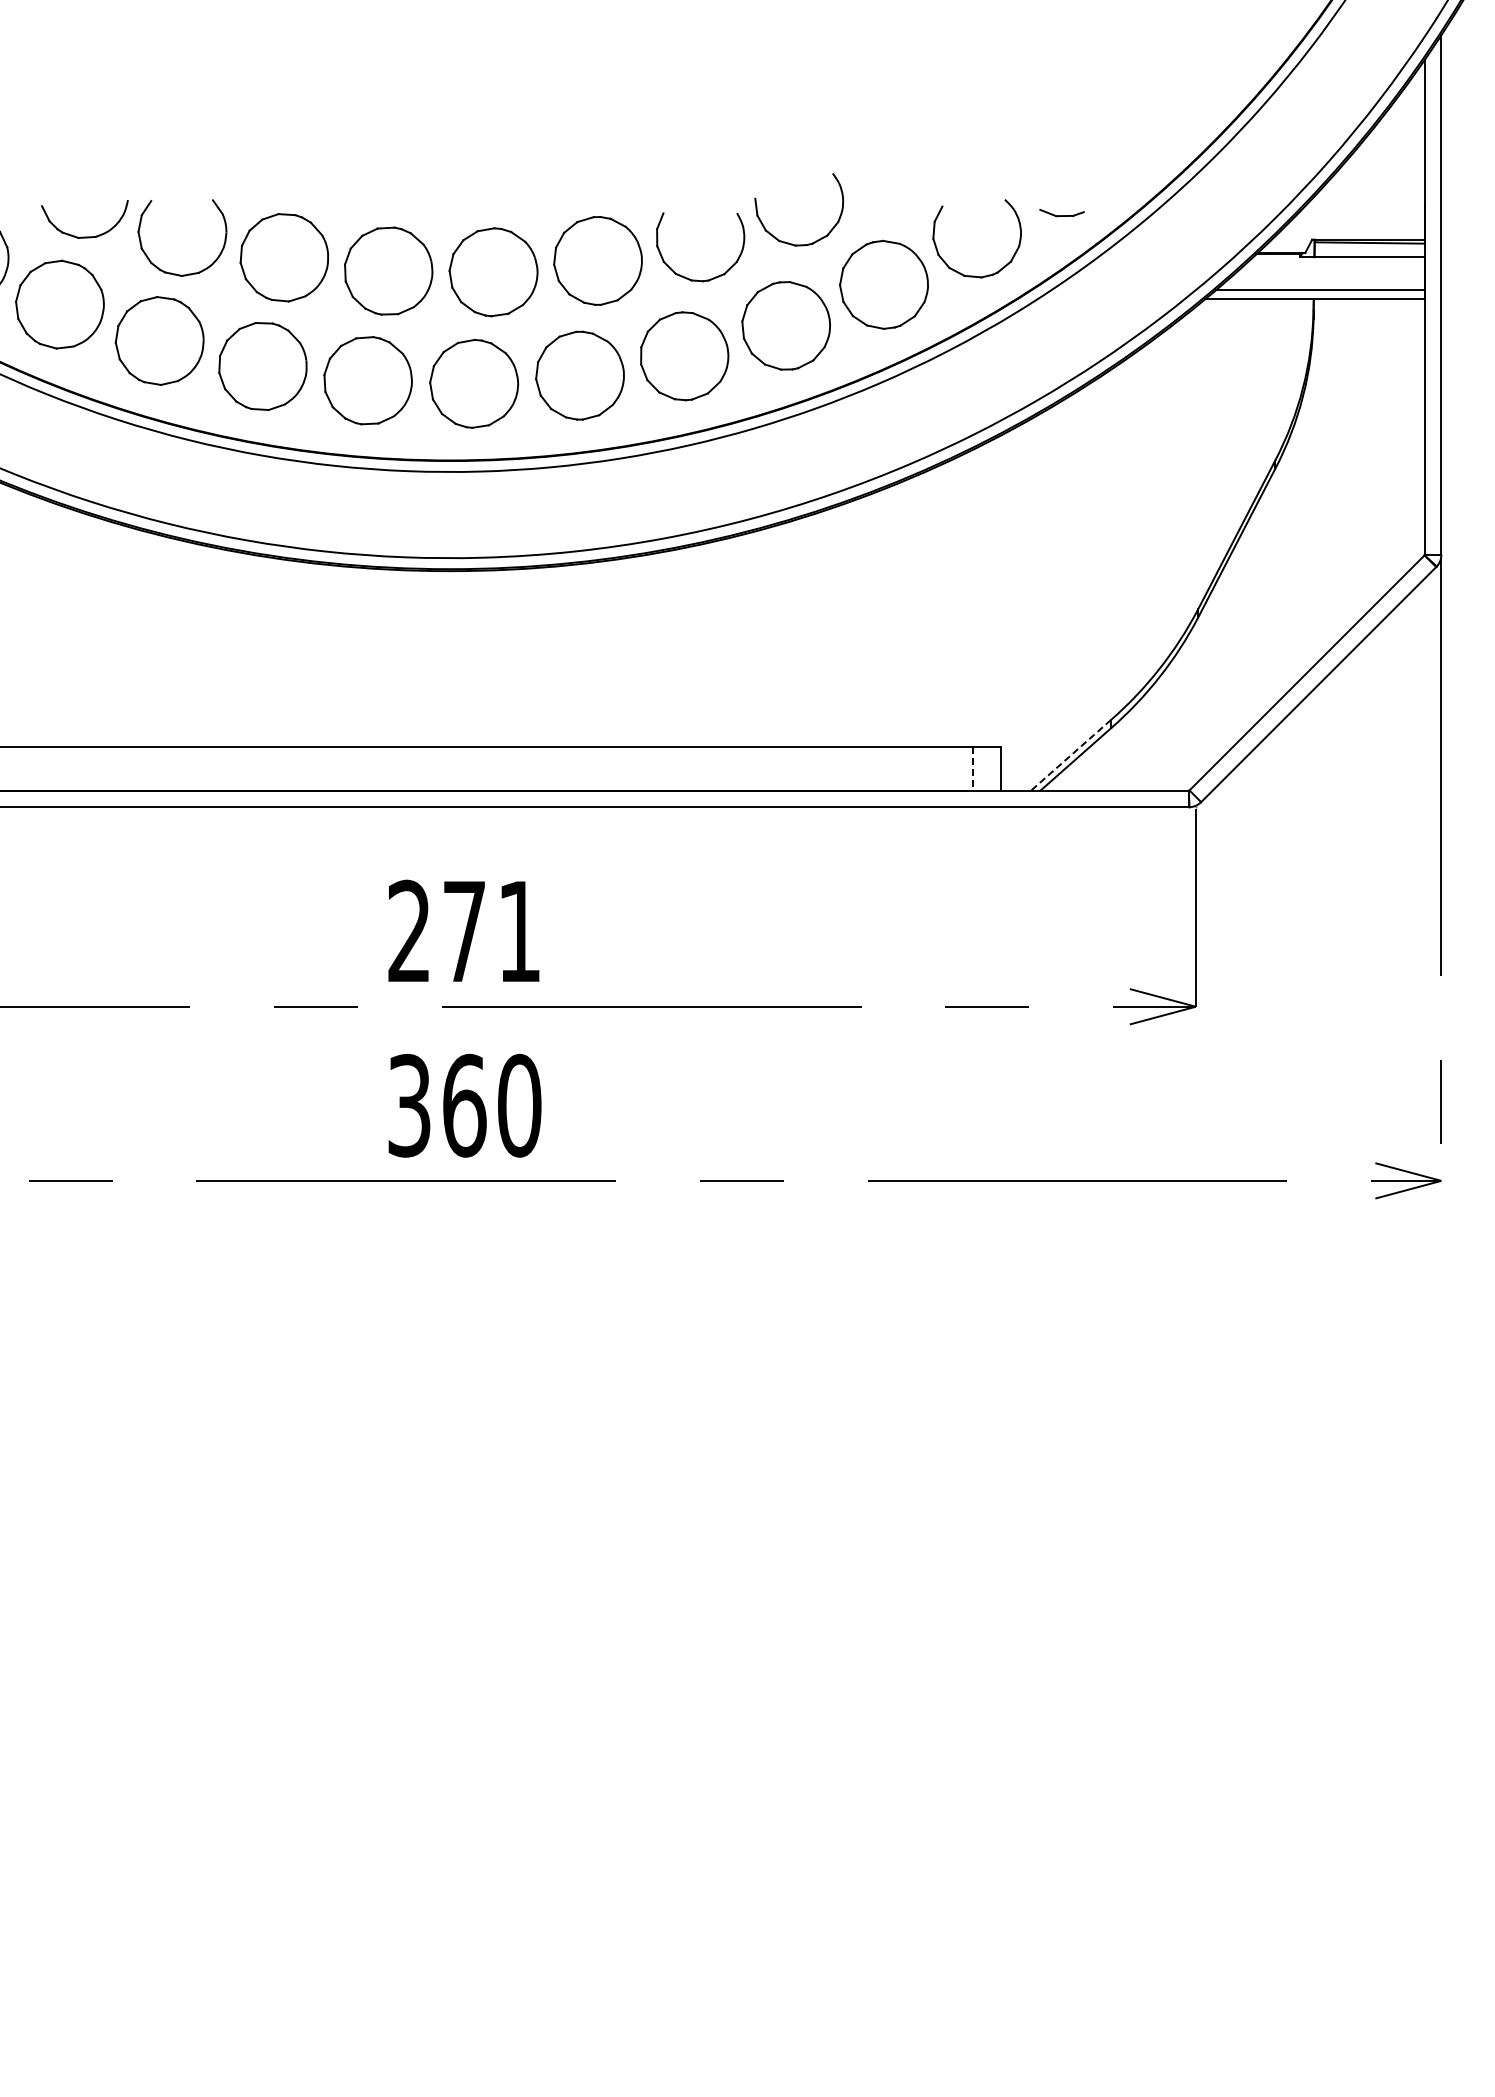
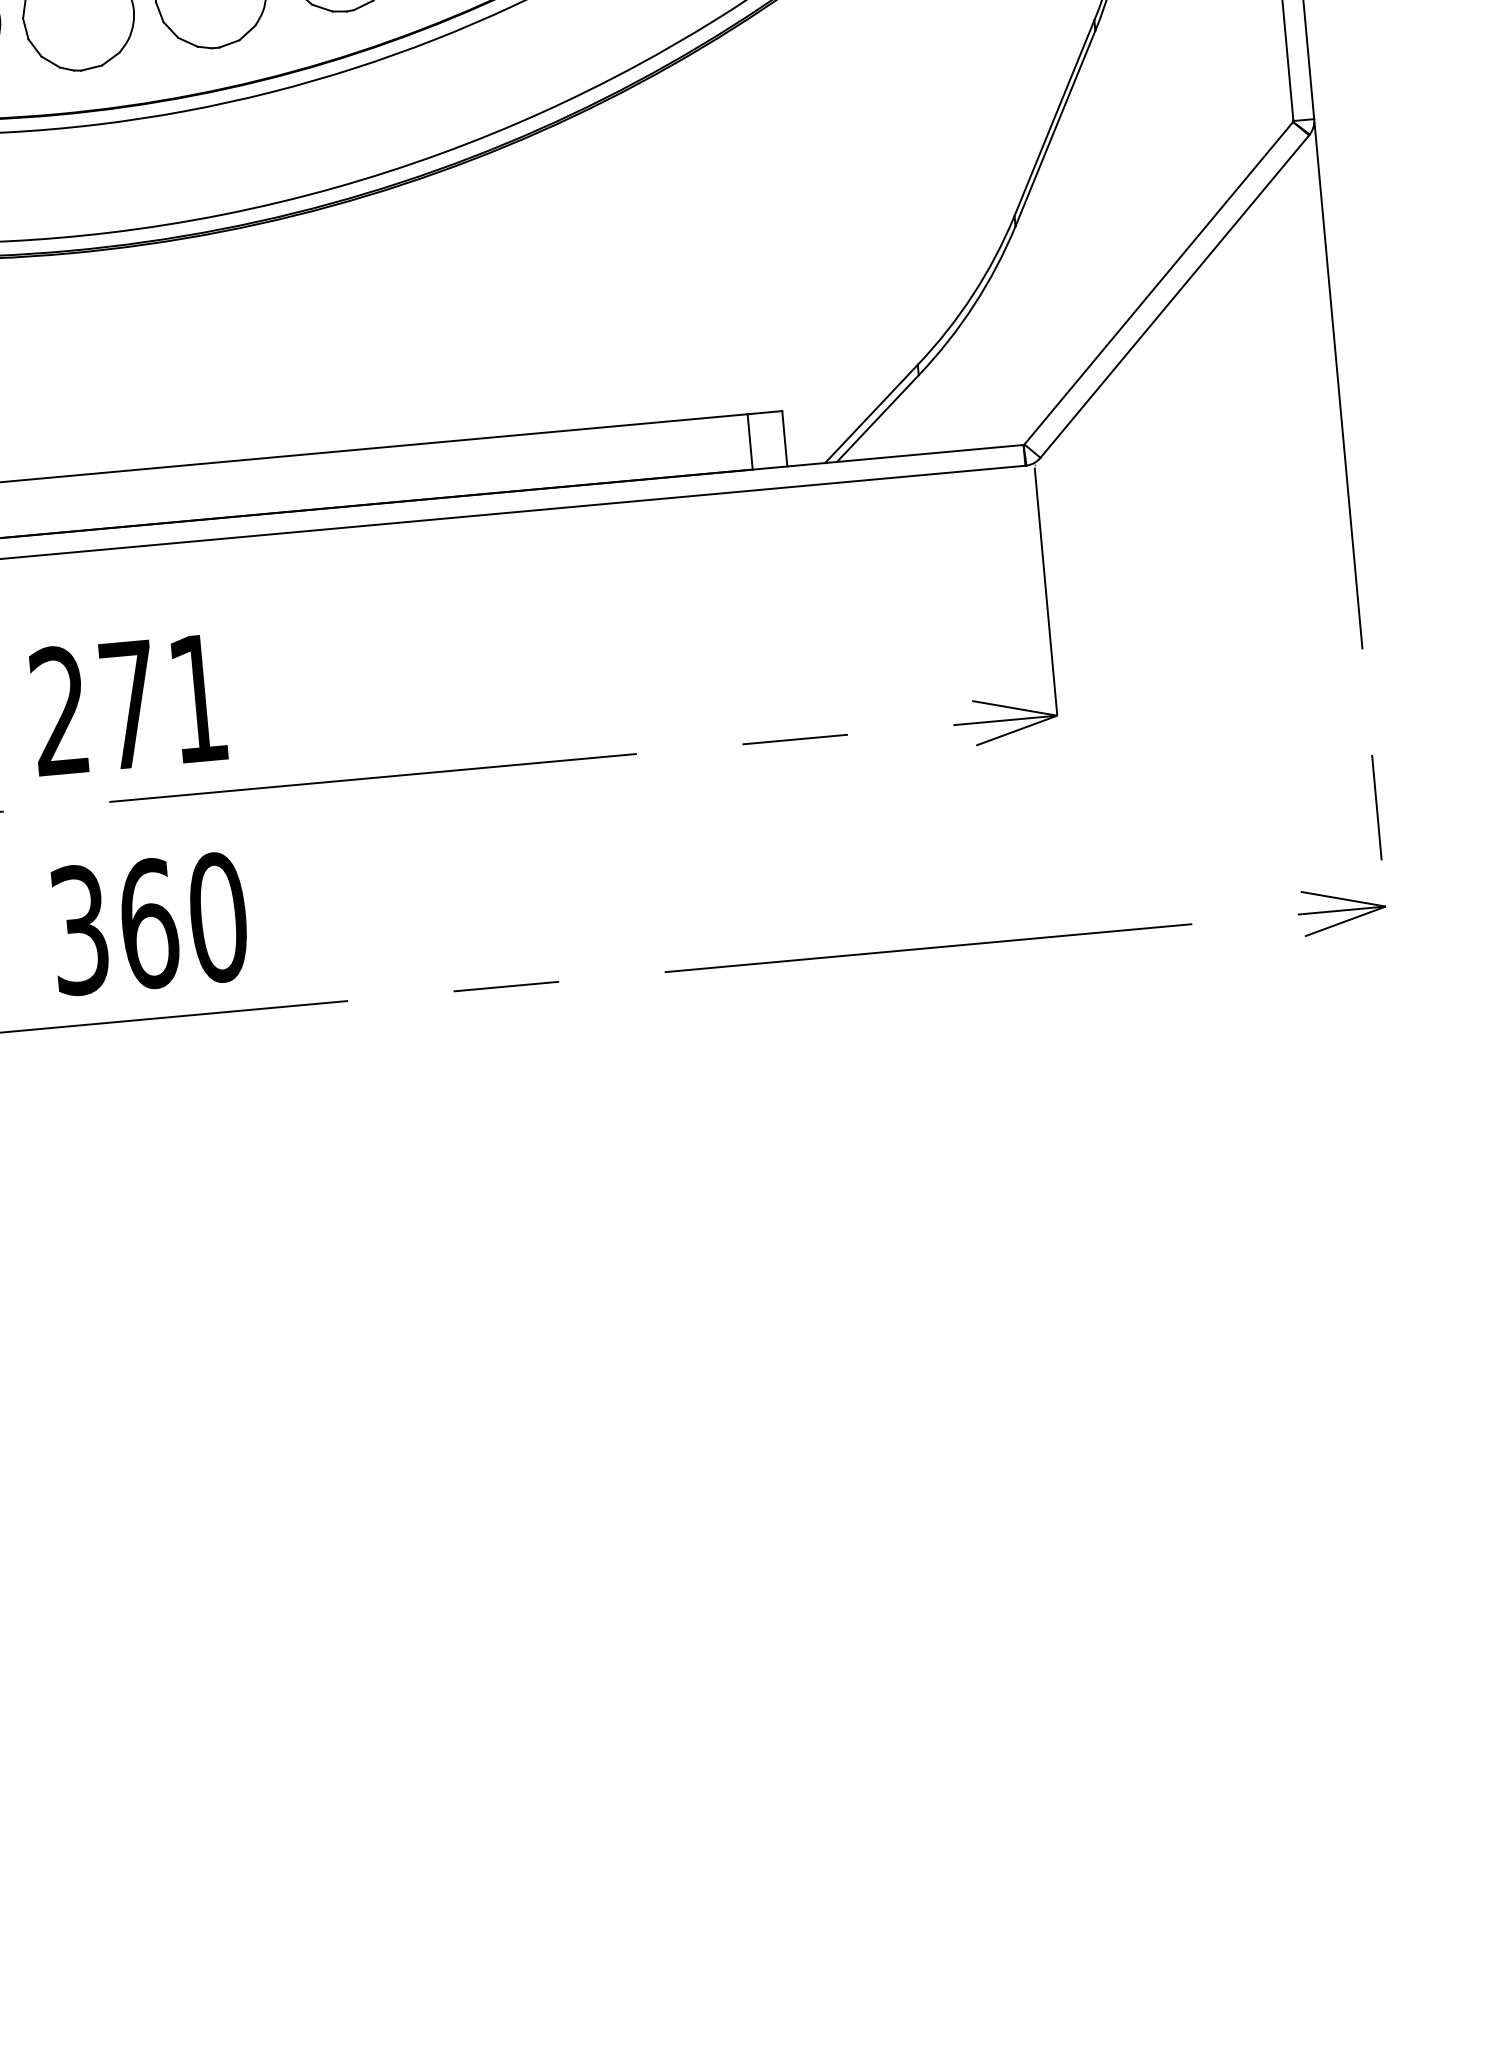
line: (1070, 755) -> (870, 414), dashed -> solid
line: (973, 769) -> (750, 442), dashed -> solid

